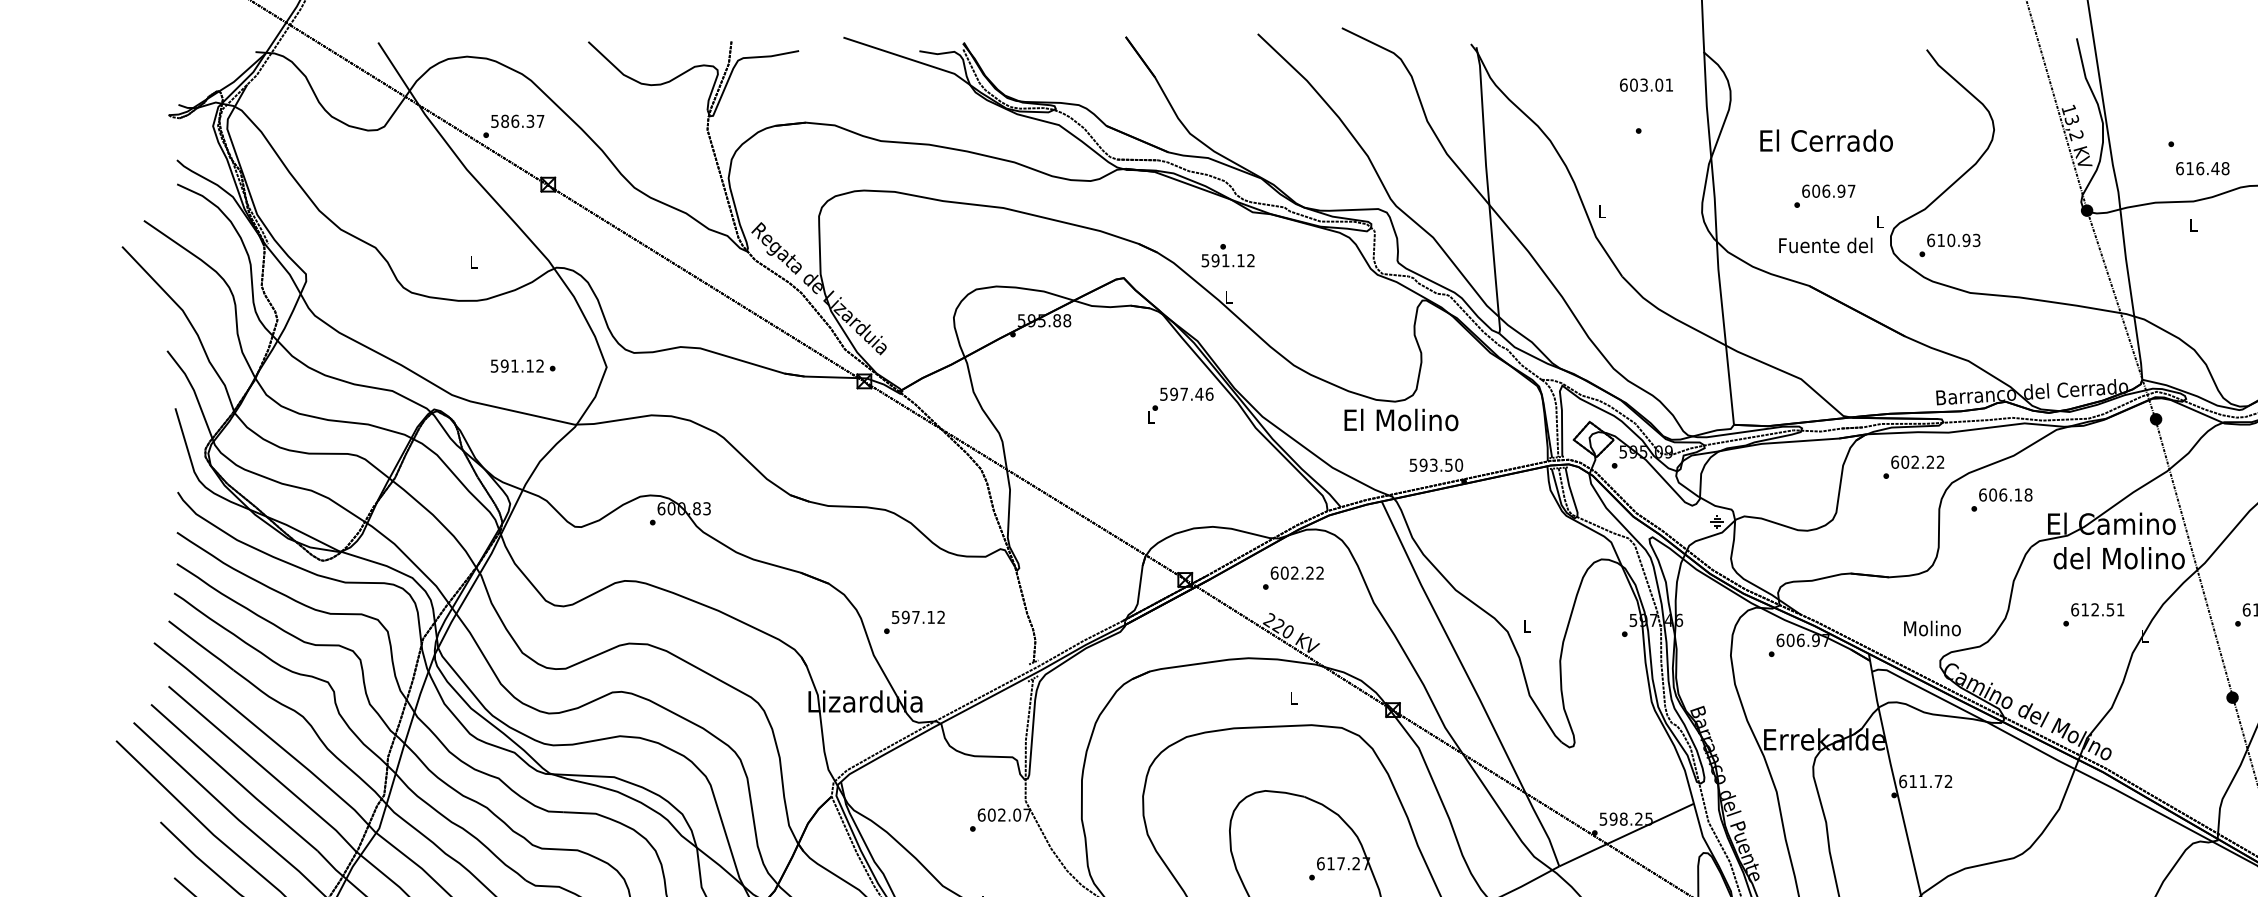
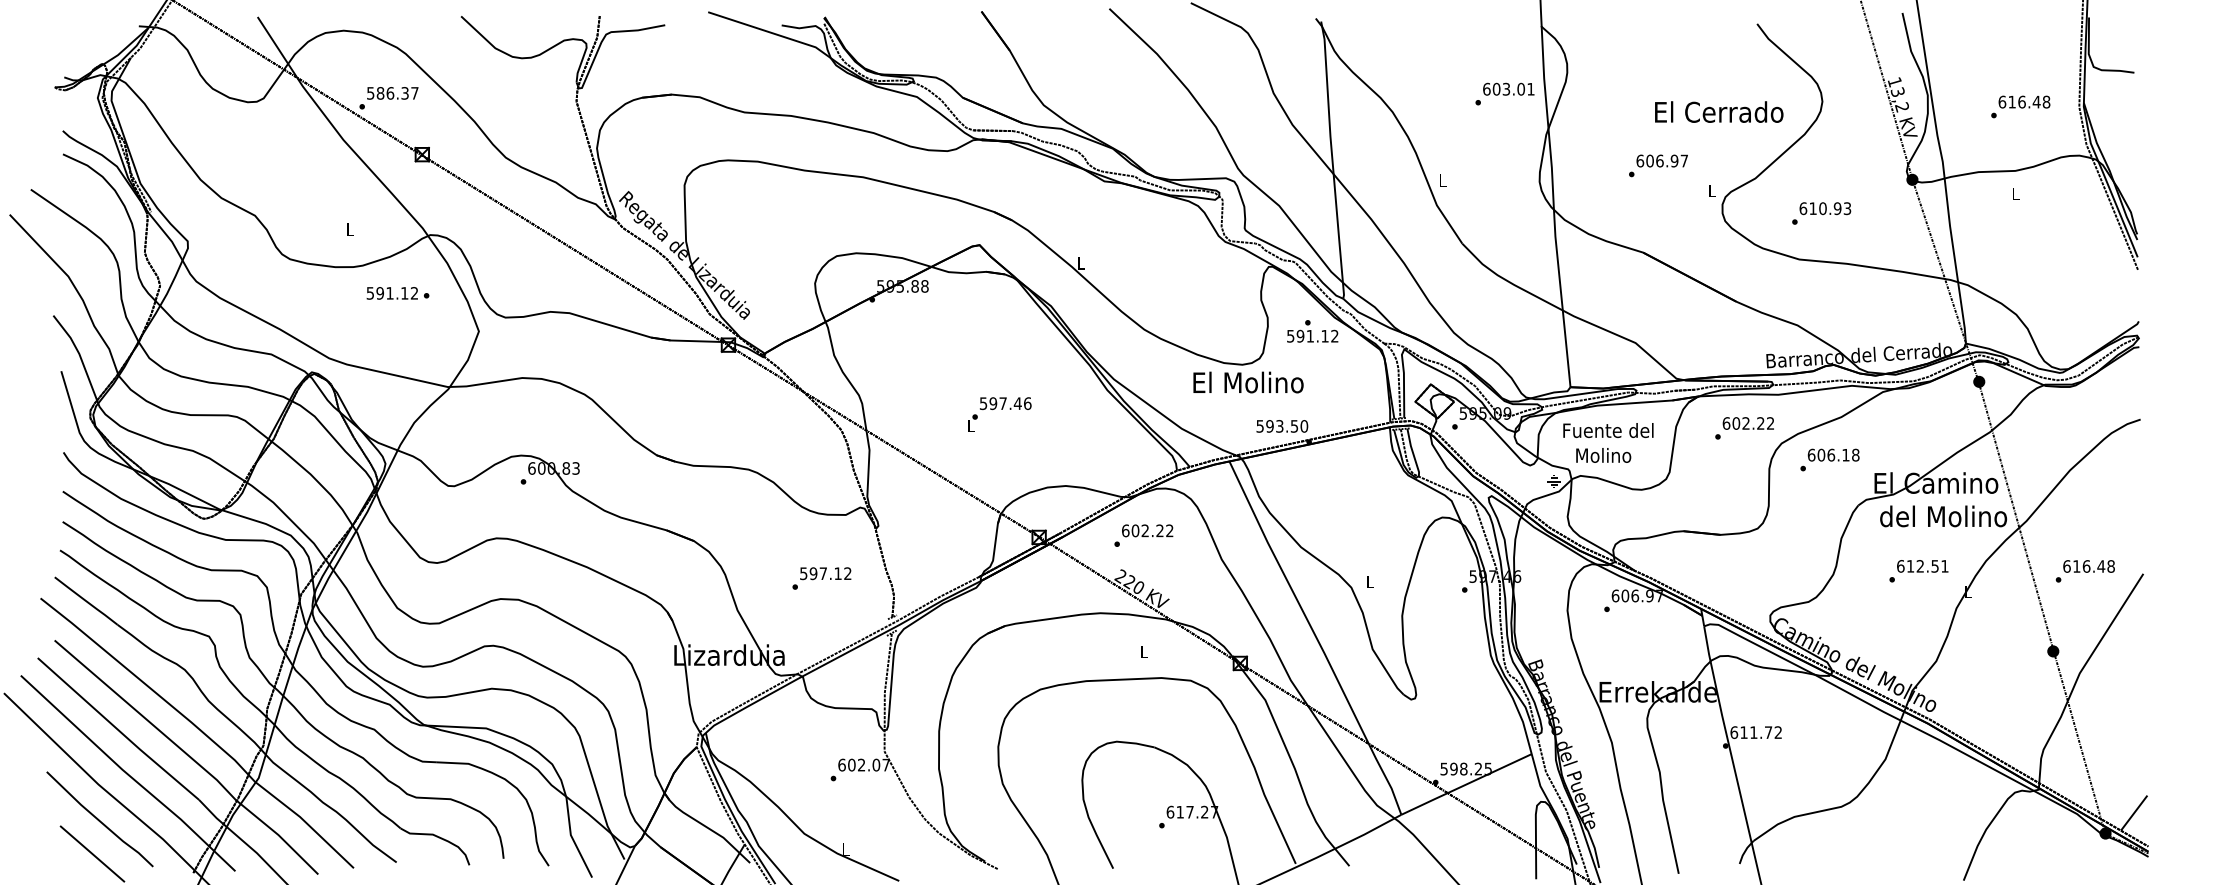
text: (1646, 84) -> (1508, 88), moved
text: (1826, 140) -> (1719, 111), moved
text: (2202, 167) -> (2024, 101), moved
text: (1825, 245) -> (1608, 430), moved
text: (1949, 245) -> (1821, 213), moved
text: (1227, 255) -> (1312, 331), moved
text: (522, 366) -> (397, 293), moved
text: (1180, 405) -> (999, 414), moved
text: (914, 622) -> (821, 578), moved
text: (1932, 628) -> (1603, 455), moved

